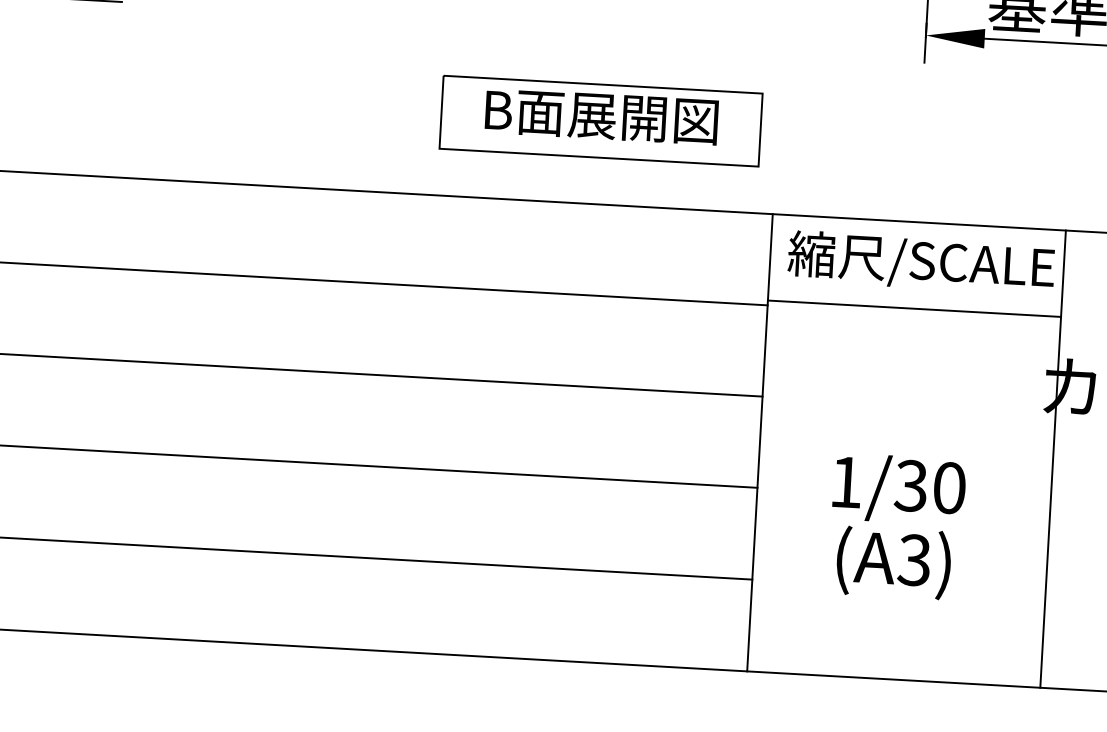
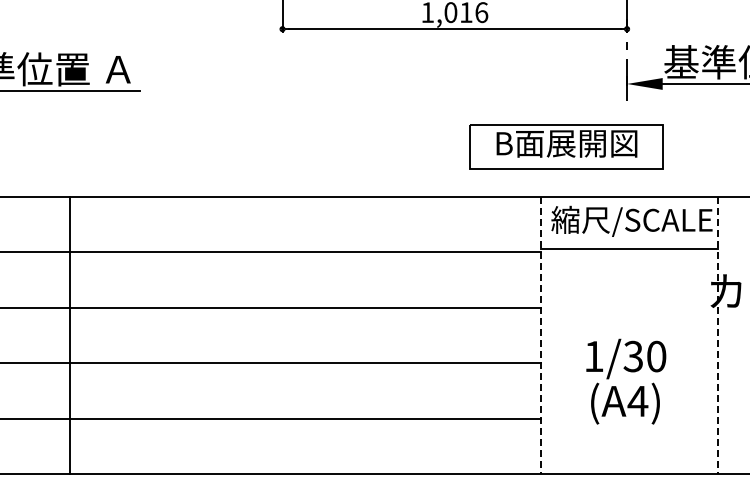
part: (600, 120) -> (566, 146), moved
line: (759, 442) -> (540, 335), solid -> dashed
line: (1053, 458) -> (718, 335), solid -> dashed
text: (913, 560) -> (637, 401), (A3) -> (A4)

